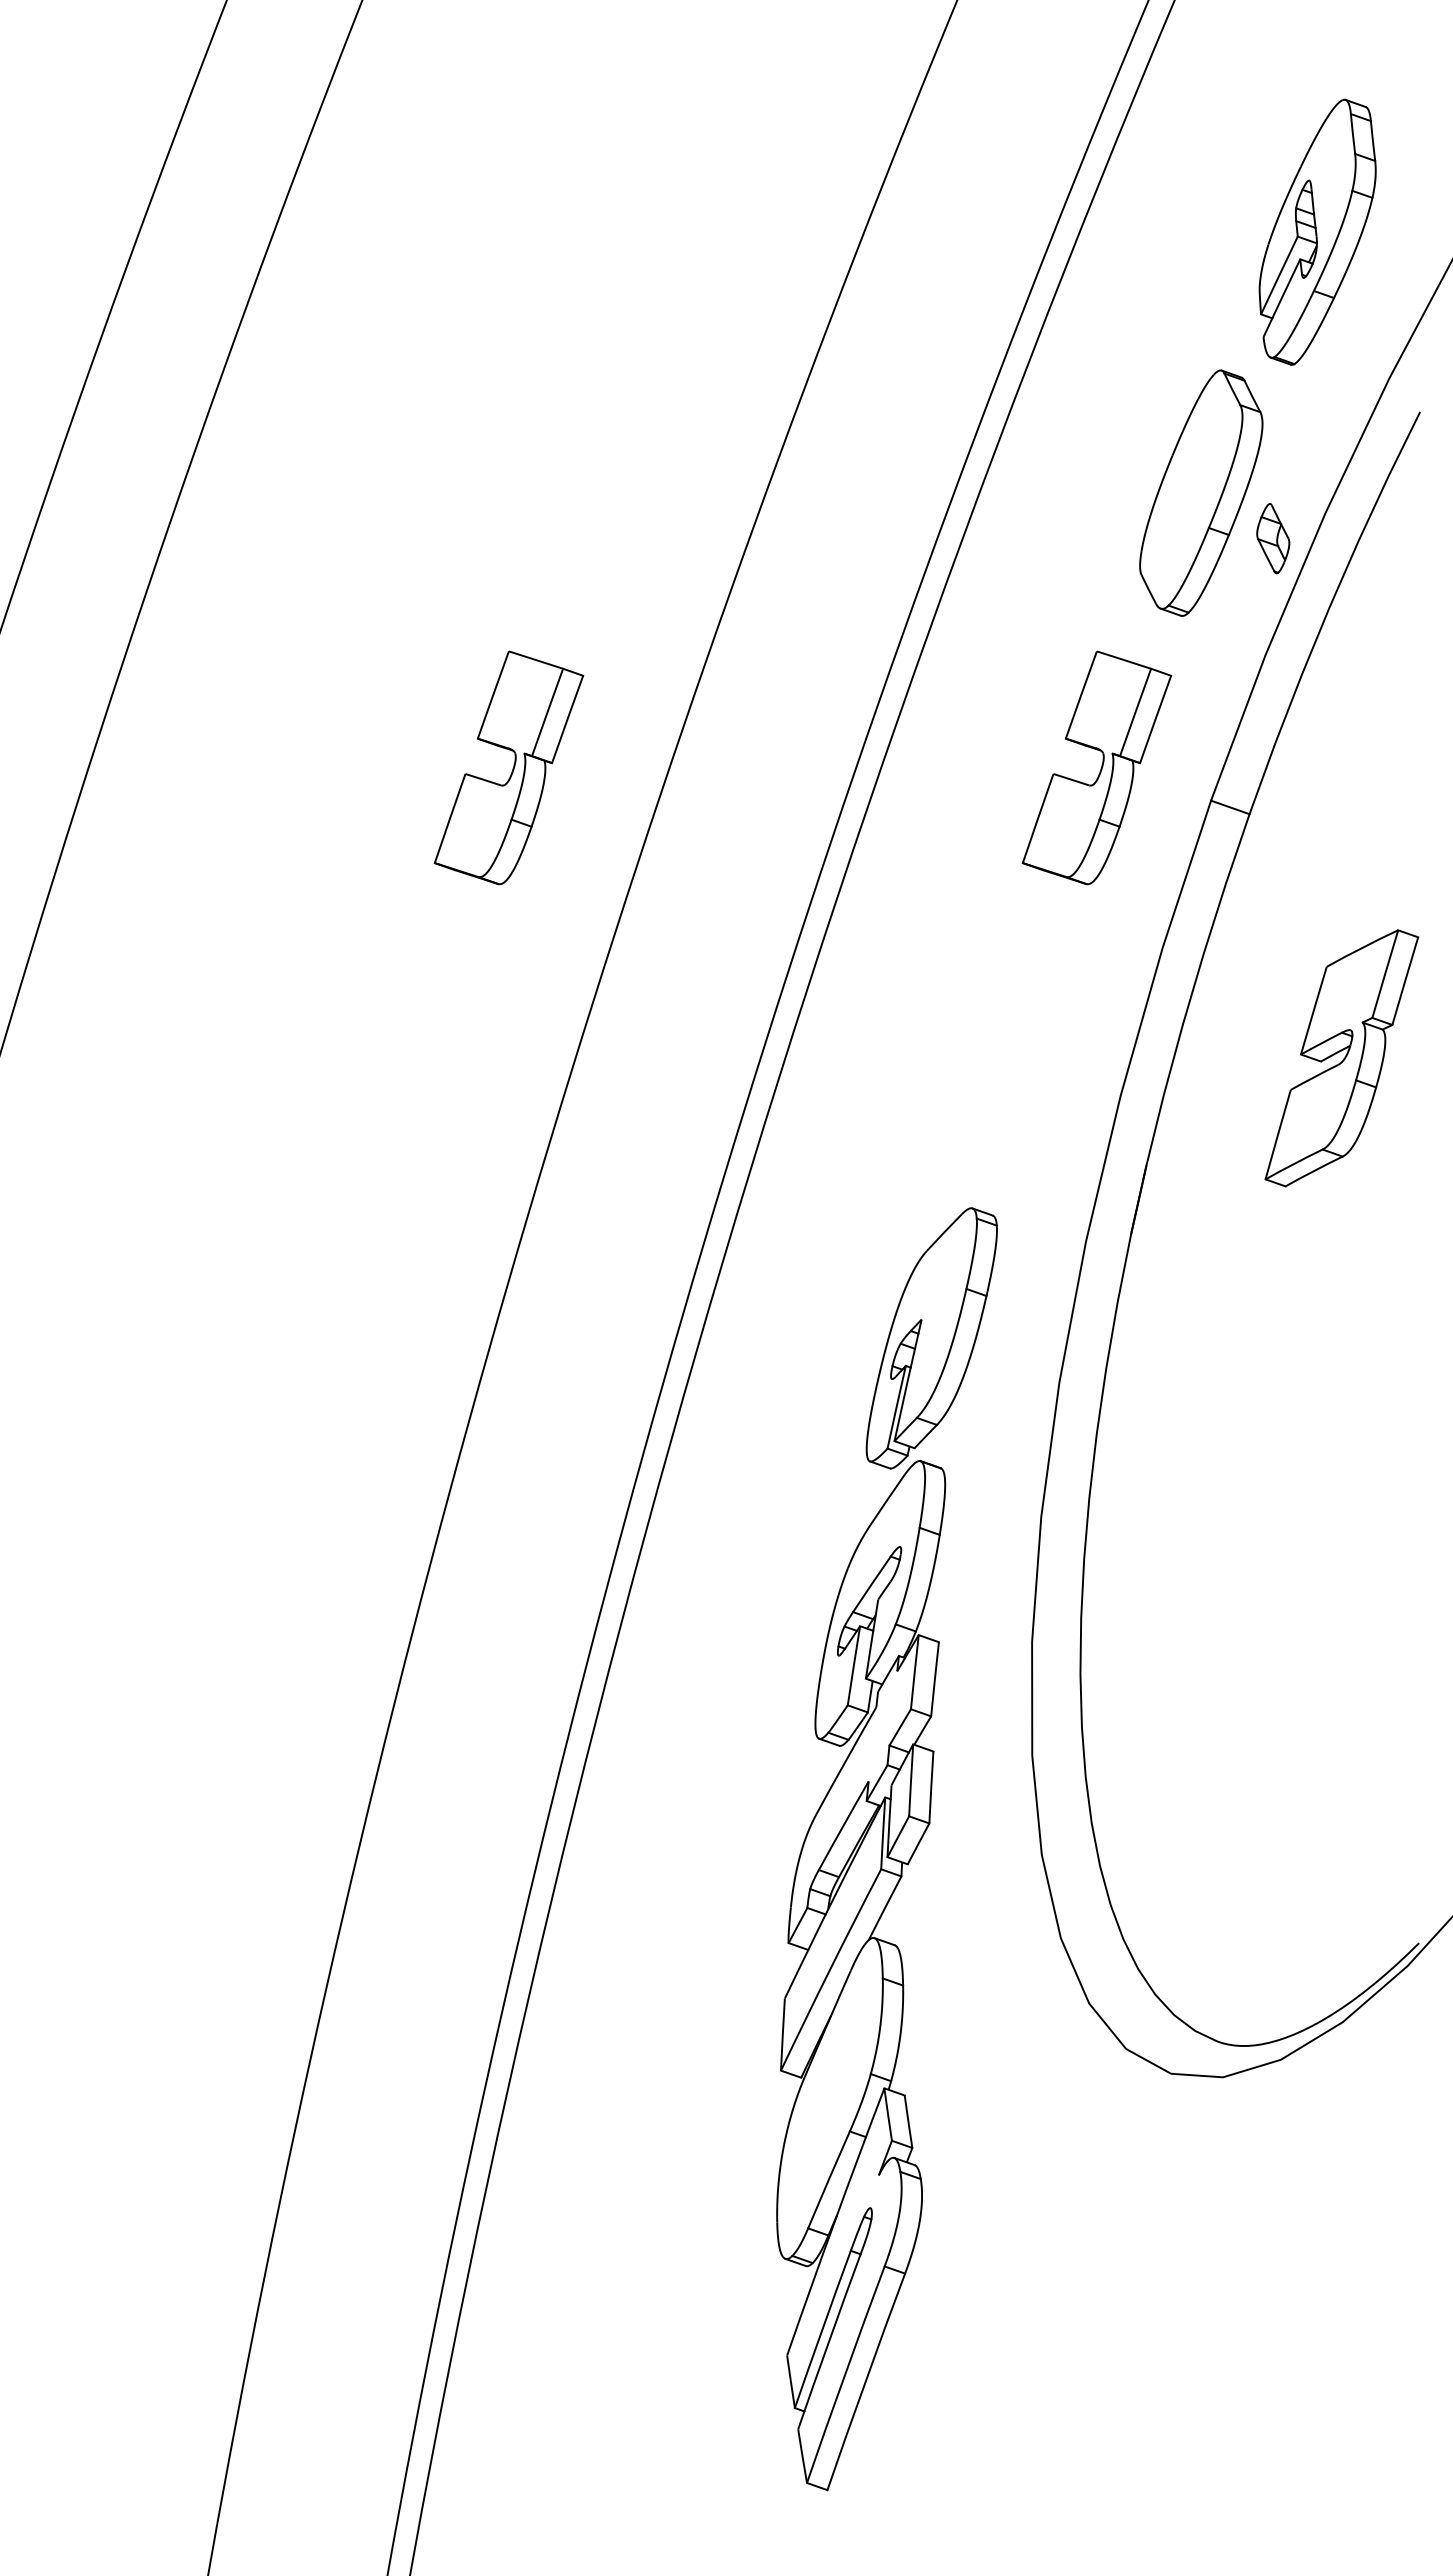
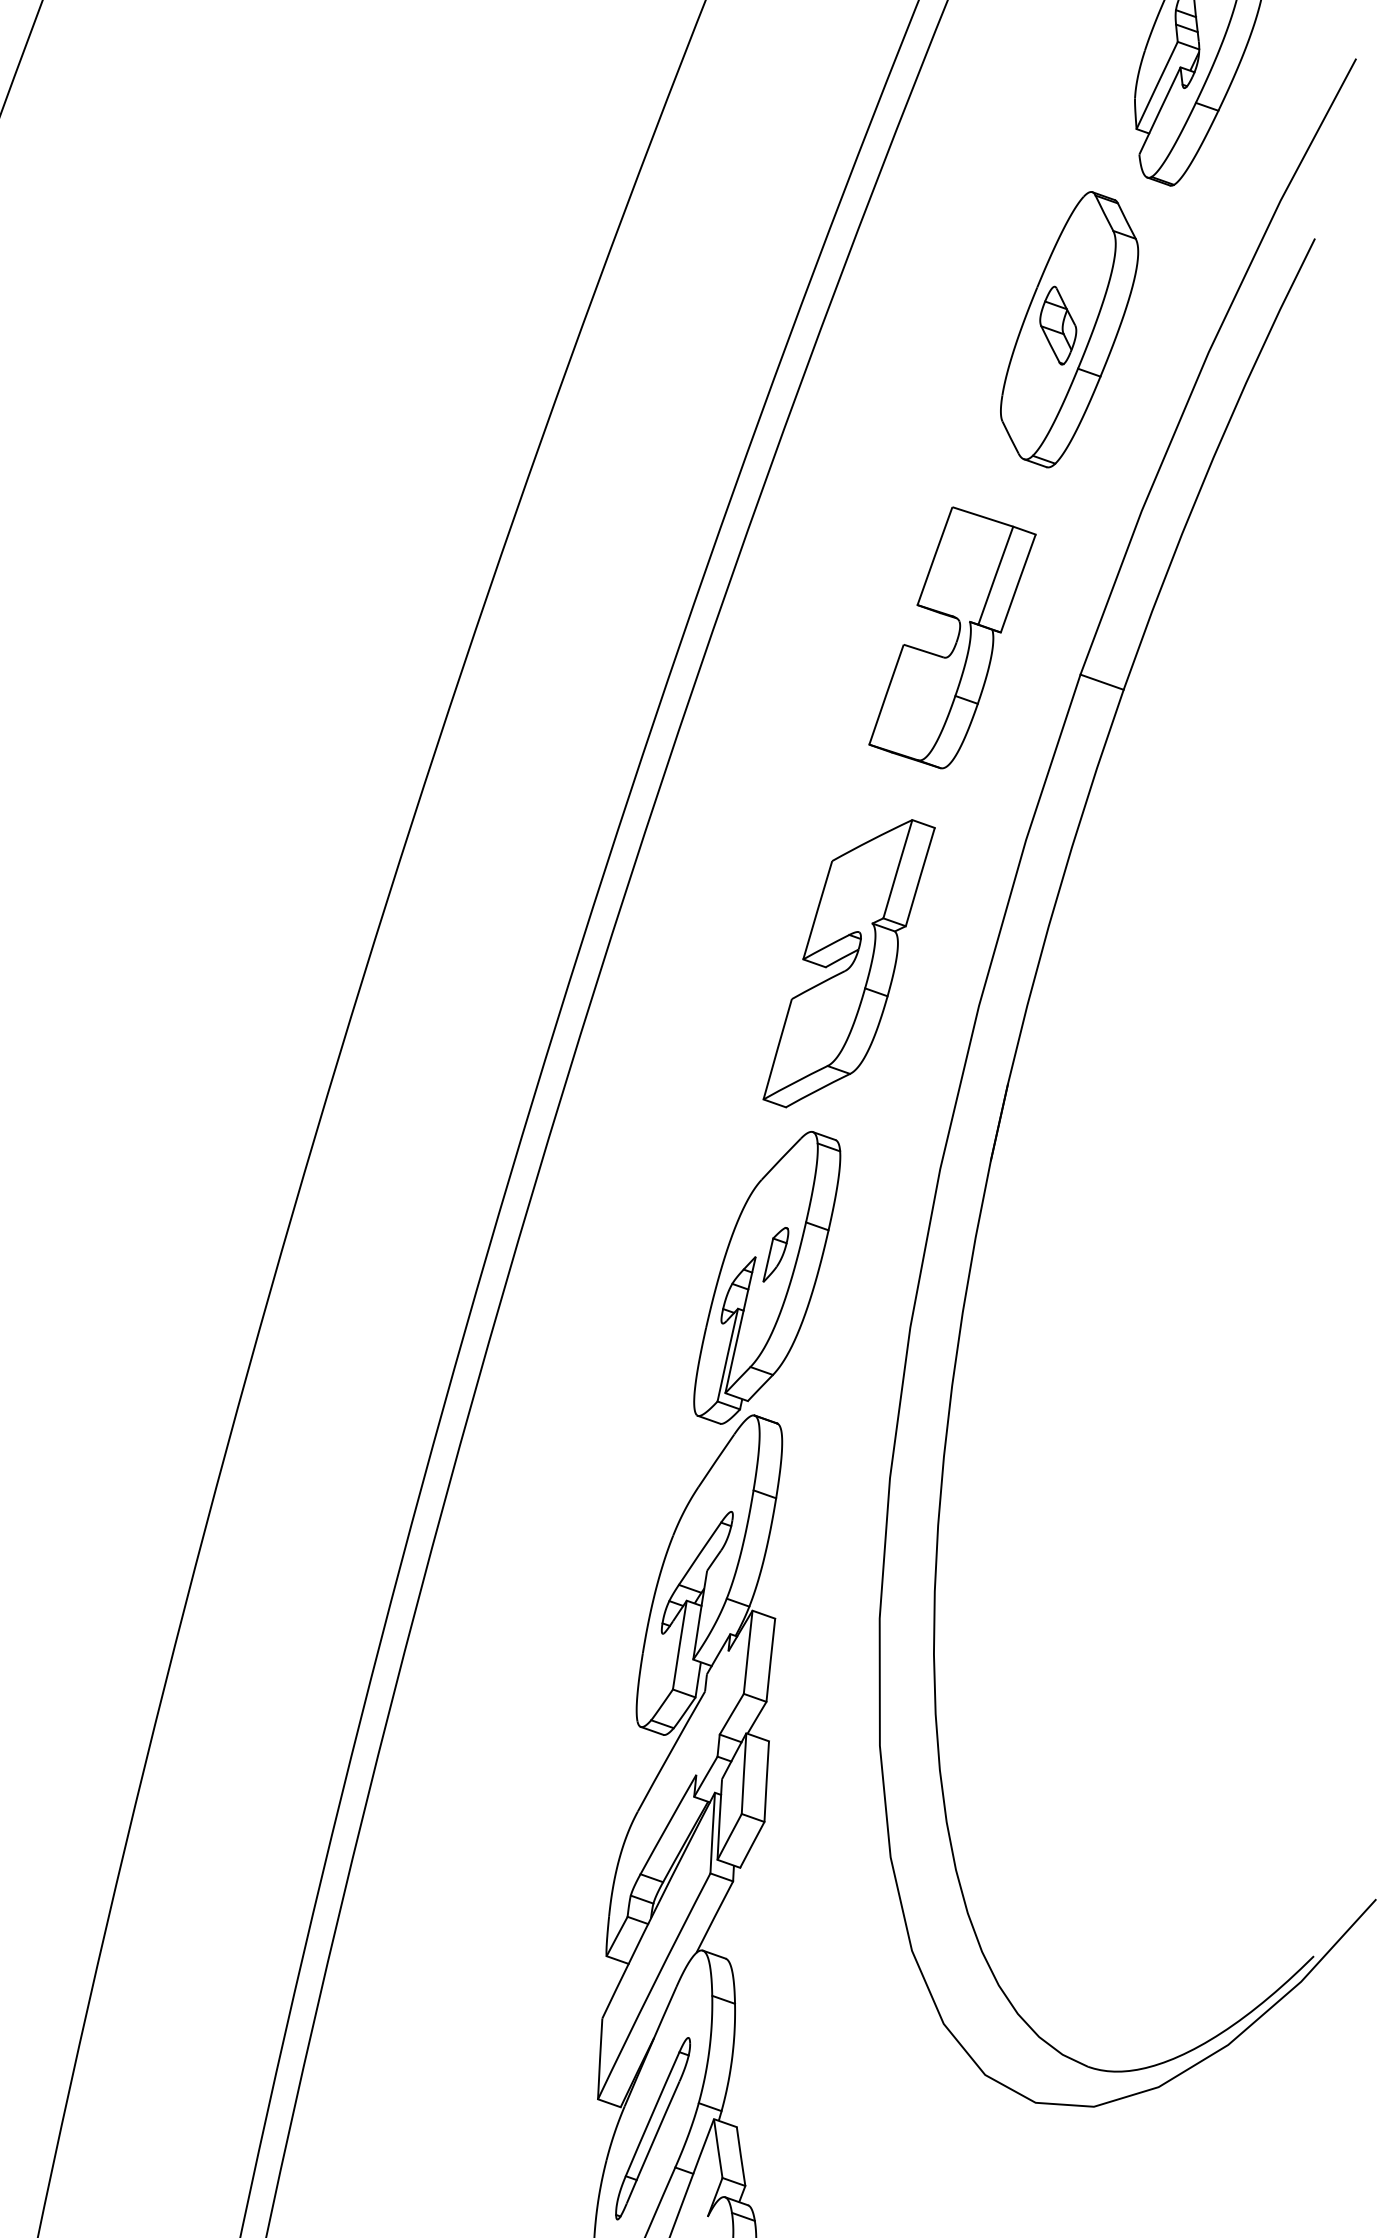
part: (1273, 538) -> (1058, 325), moved
part: (508, 767) -> (292, 637), removed
part: (1341, 1058) -> (848, 963), moved
part: (939, 1317) -> (775, 1254), added
part: (829, 2096) -> (652, 2128), added

